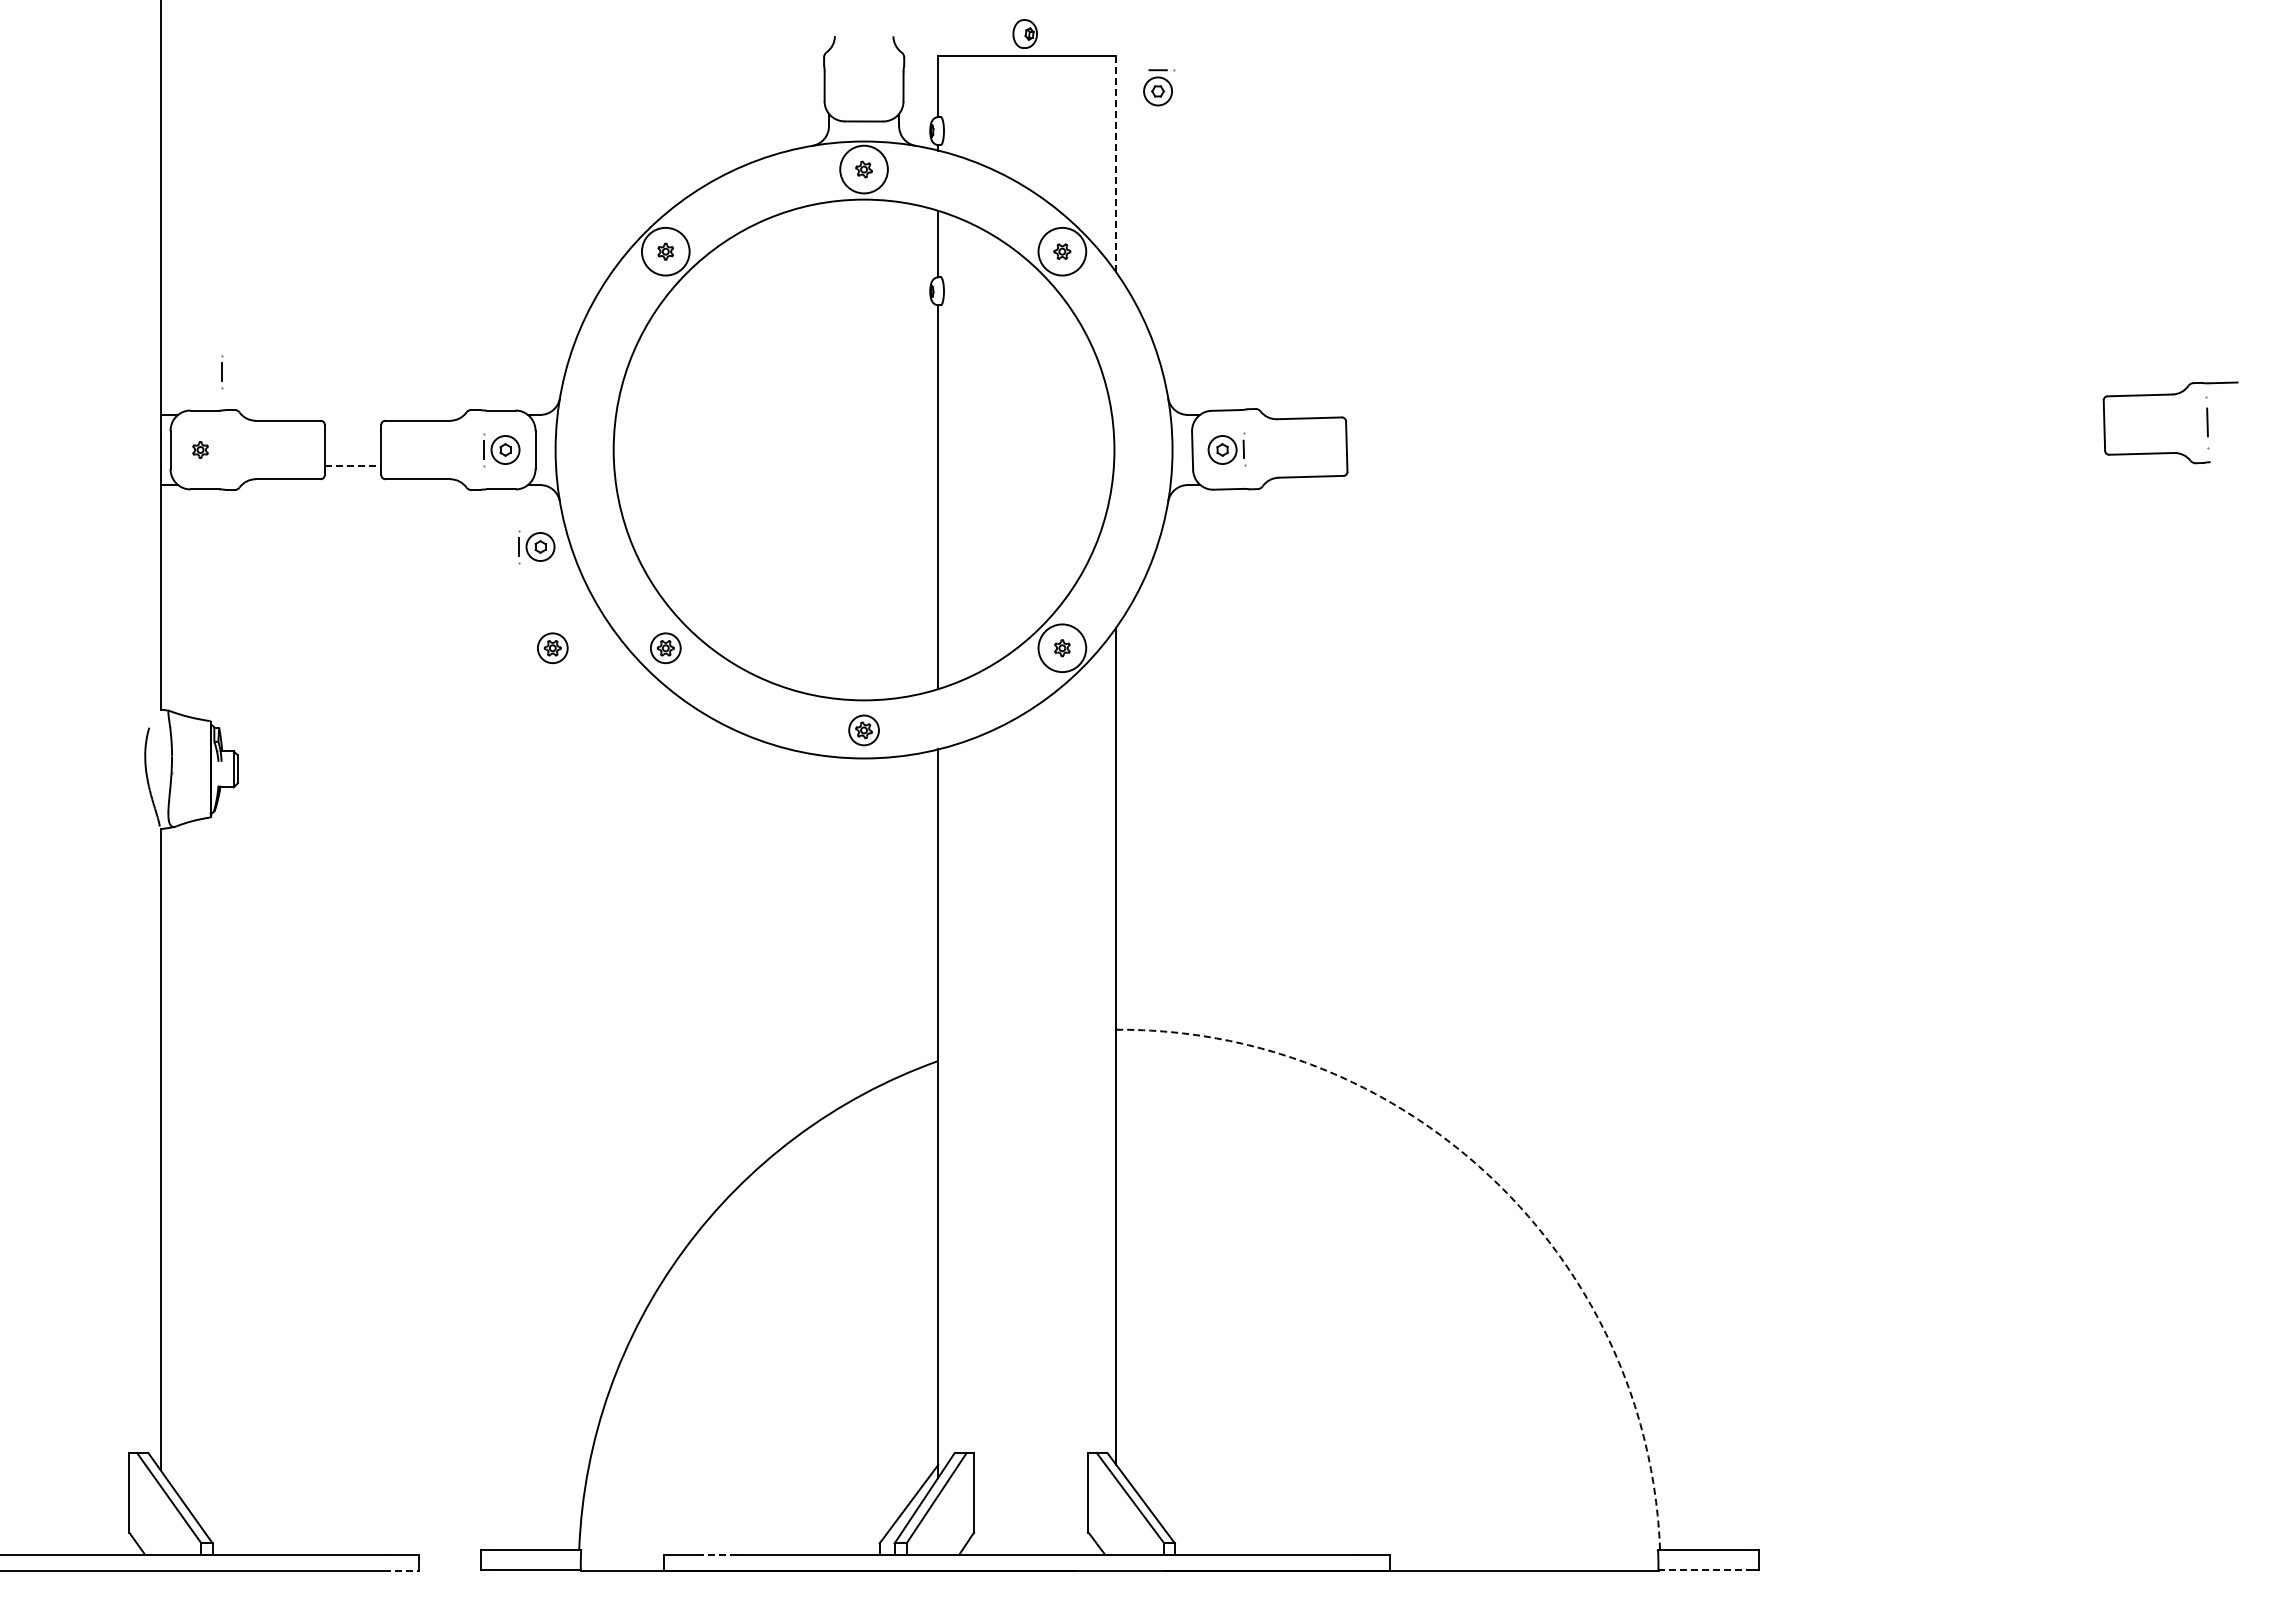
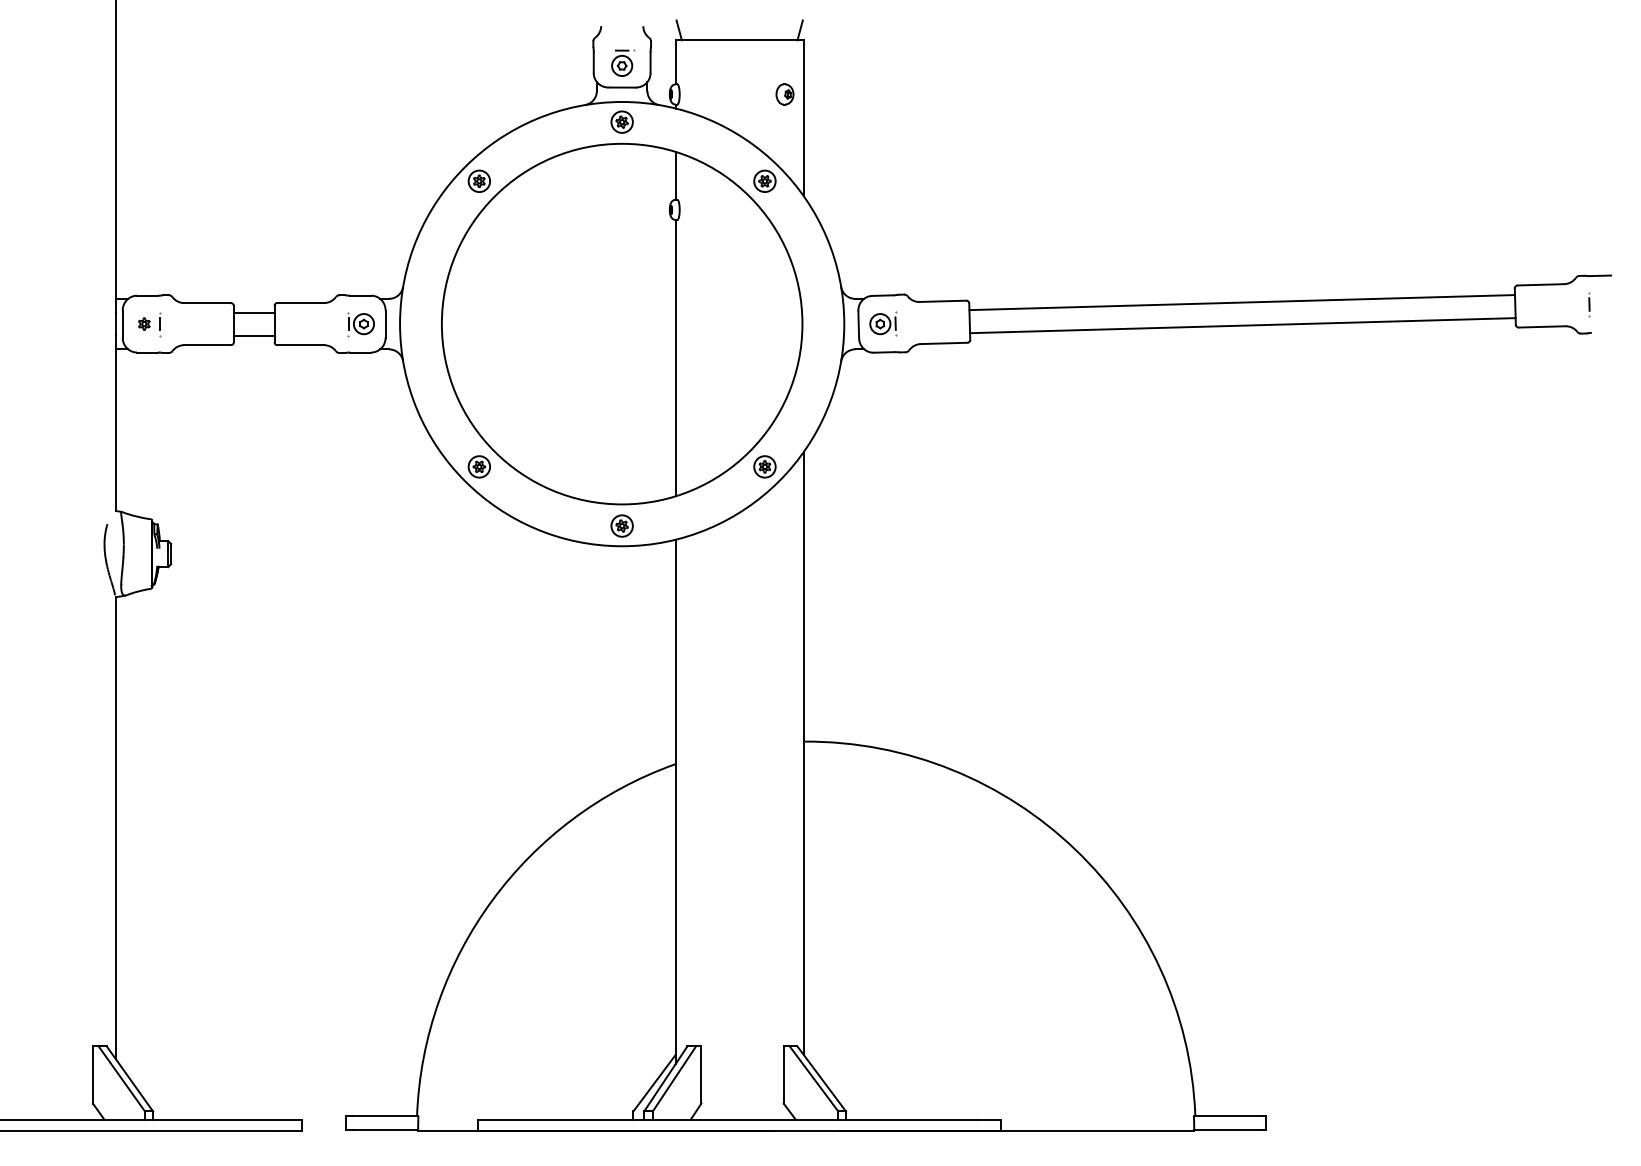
part: (1024, 33) -> (784, 94), moved
line: (943, 41) -> (679, 29), added
line: (1110, 41) -> (799, 29), added
part: (1159, 87) -> (623, 63), moved
line: (1116, 164) -> (803, 118), dashed -> solid
circle: (863, 169) -> (621, 122), size x0.62
circle: (665, 251) -> (479, 181), size x0.62
circle: (1062, 251) -> (765, 181), size x0.62
part: (222, 372) -> (160, 324), moved
line: (1724, 419) -> (1241, 302), added
part: (2206, 423) -> (1588, 305), size x0.62
line: (352, 433) -> (253, 312), added
line: (1725, 451) -> (1242, 325), added
line: (353, 466) -> (254, 336), dashed -> solid
part: (536, 547) -> (386, 394), removed
part: (552, 648) -> (397, 467), removed
circle: (1062, 648) -> (765, 467), size x0.62
arc: (1493, 1179) -> (1075, 849), dashed -> solid
line: (718, 1554) -> (517, 1119), dashed -> solid
line: (1704, 1569) -> (1227, 1130), dashed -> solid
line: (402, 1570) -> (289, 1130), dashed -> solid

